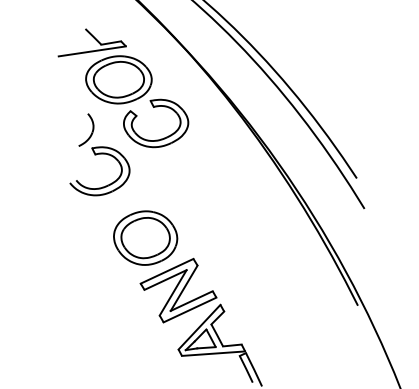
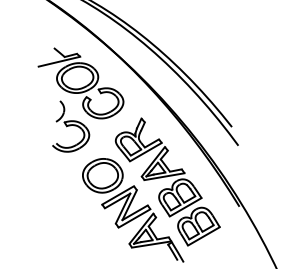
part: (247, 255) -> (167, 181), added

